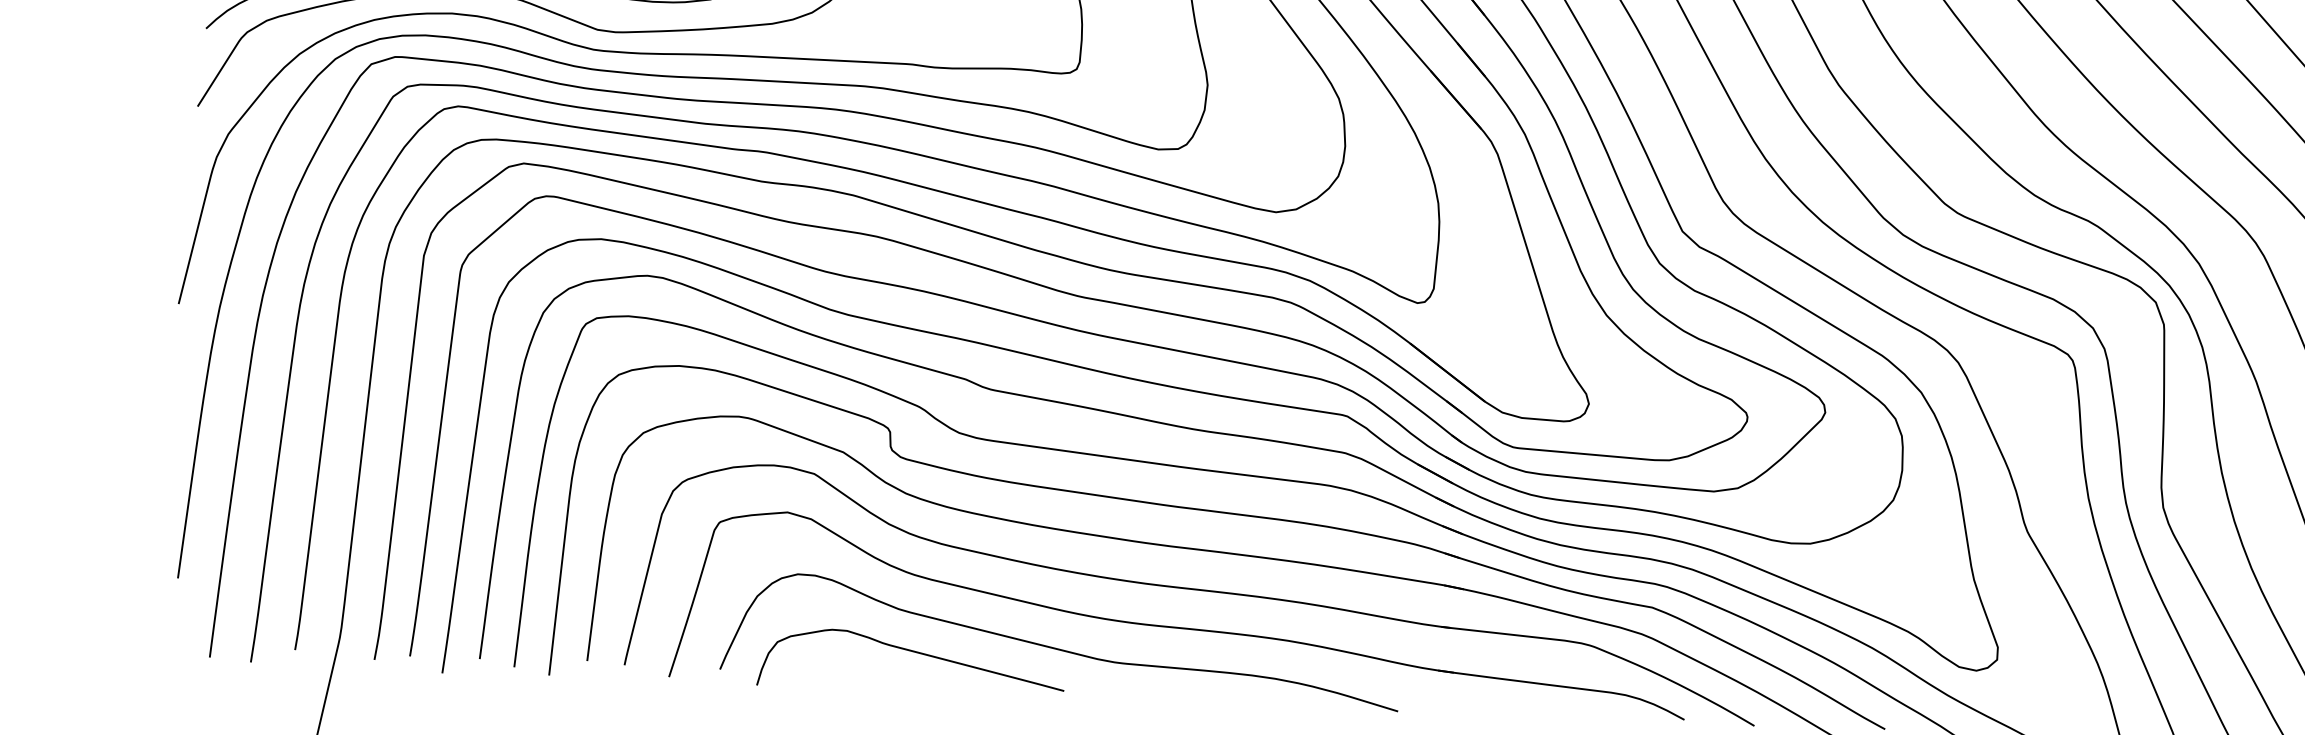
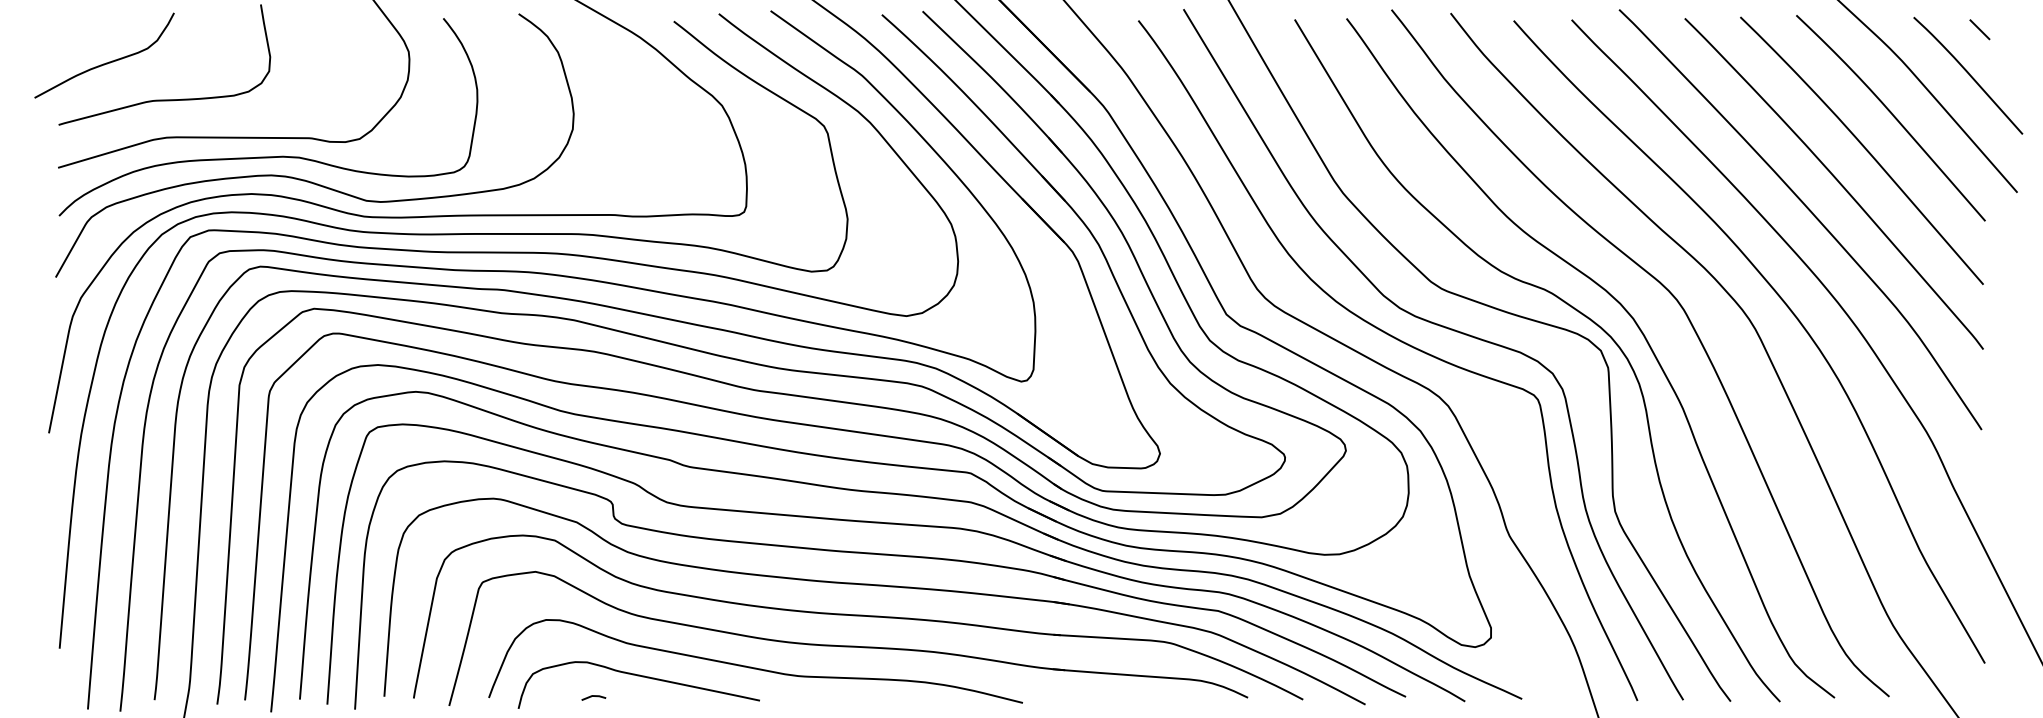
line: (852, 674) -> (593, 696), added

